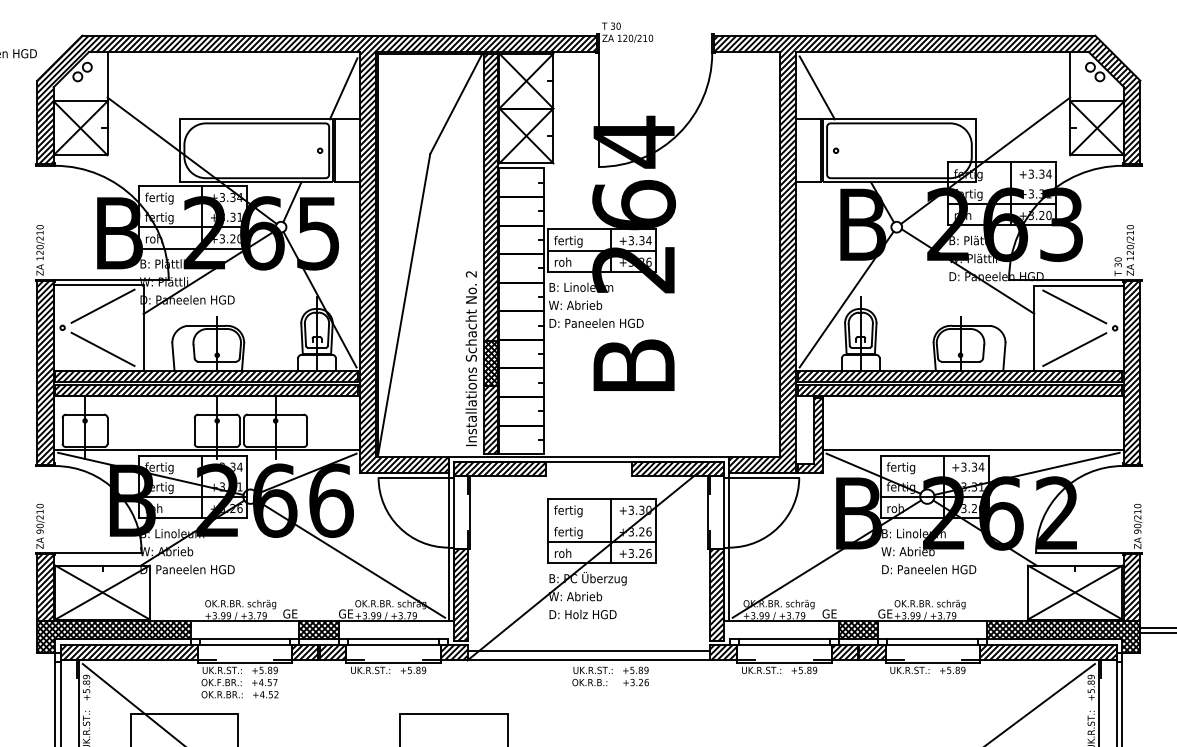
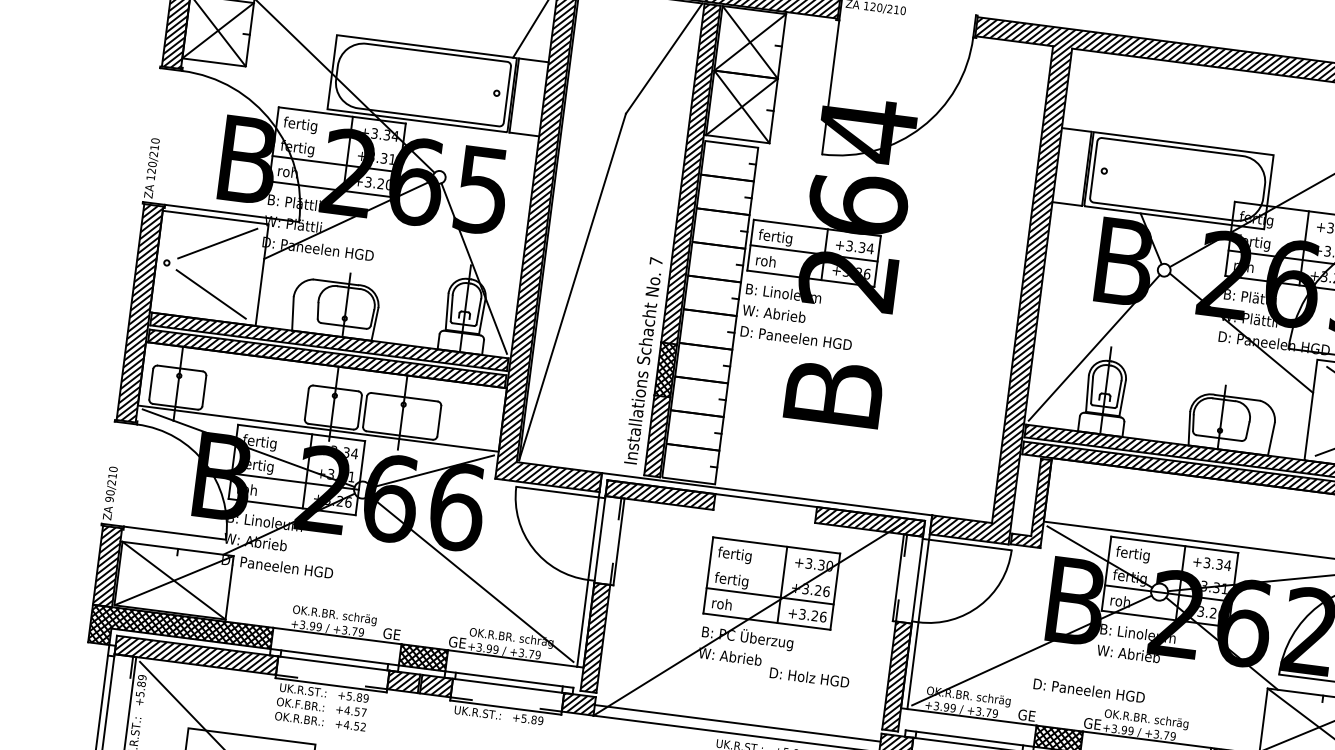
line: (816, 87) -> (1090, 93), removed
line: (292, 202) -> (456, 150), removed
text: (470, 274) -> (655, 261), 2 -> 7
text: (929, 569) -> (1089, 690), moved
text: (582, 614) -> (808, 677), moved

